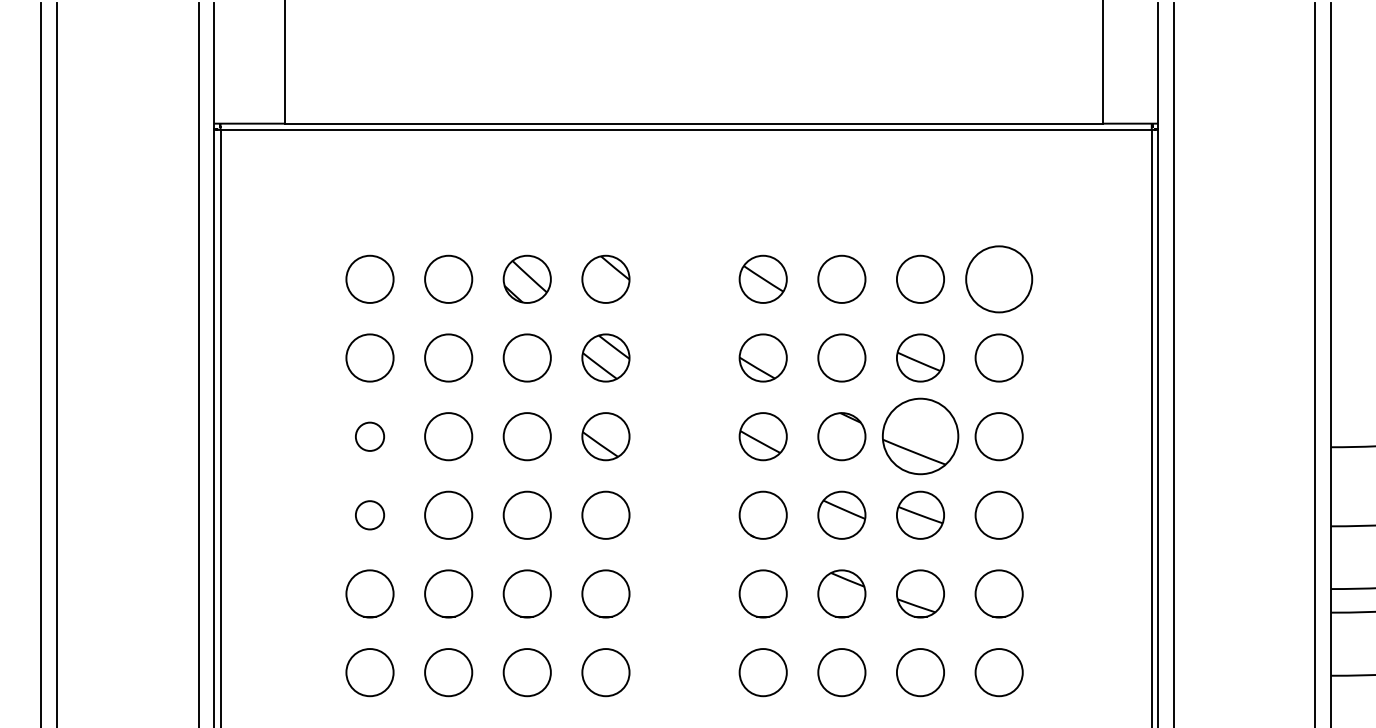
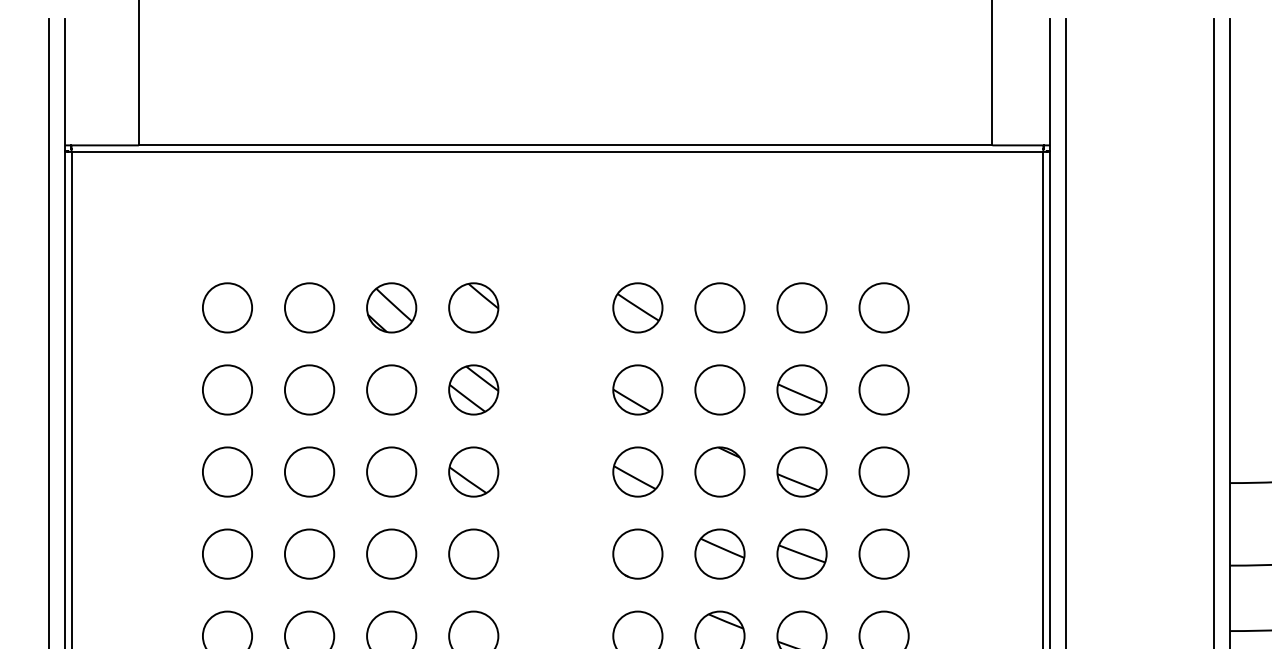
circle: (998, 278) -> (883, 306), size x0.71
circle: (369, 436) -> (226, 471), size x1.67
part: (920, 436) -> (802, 471), size x0.62
circle: (369, 514) -> (226, 553), size x1.67

